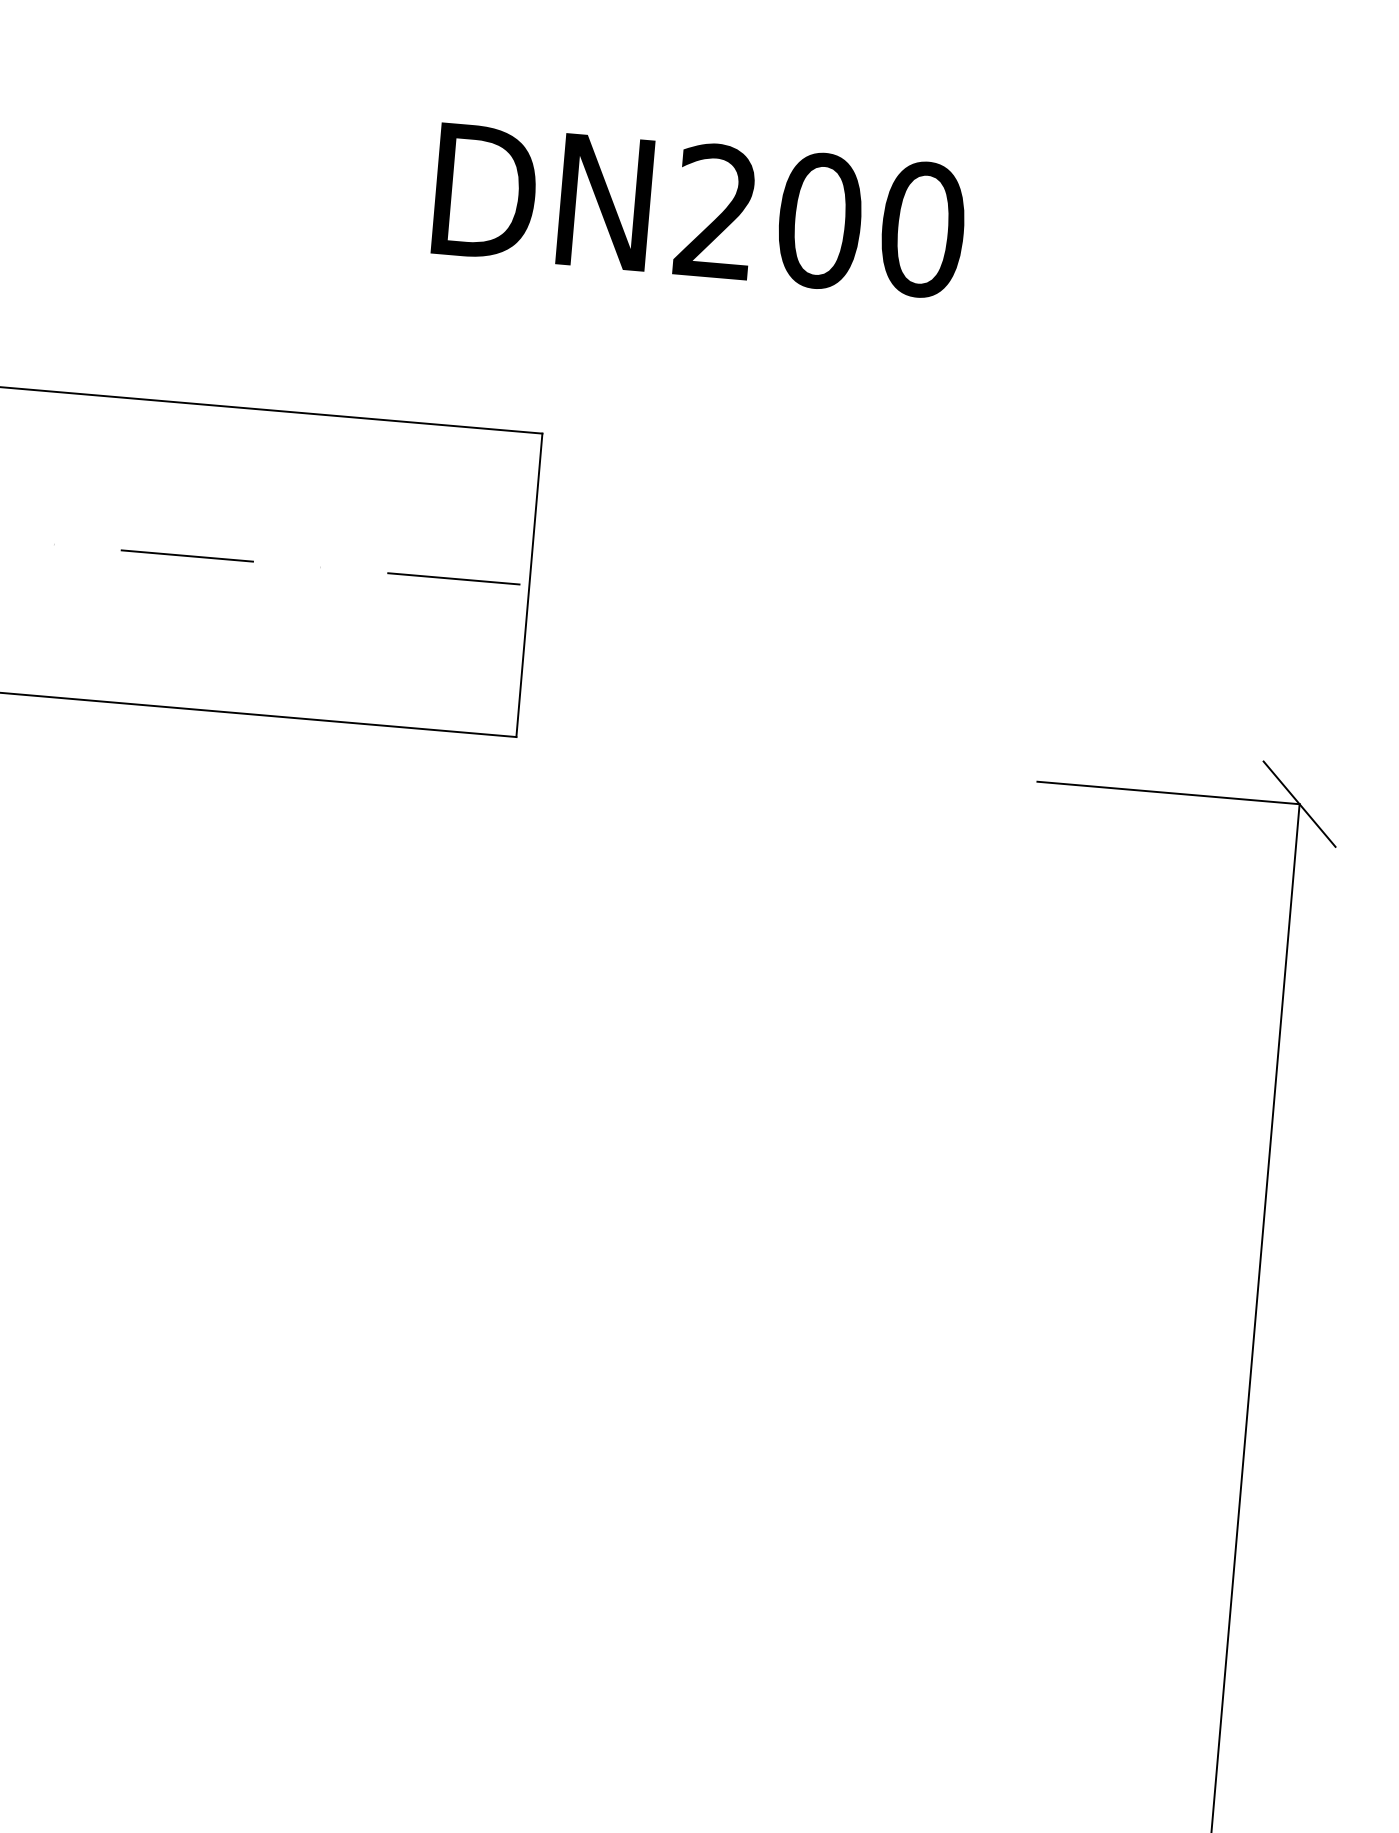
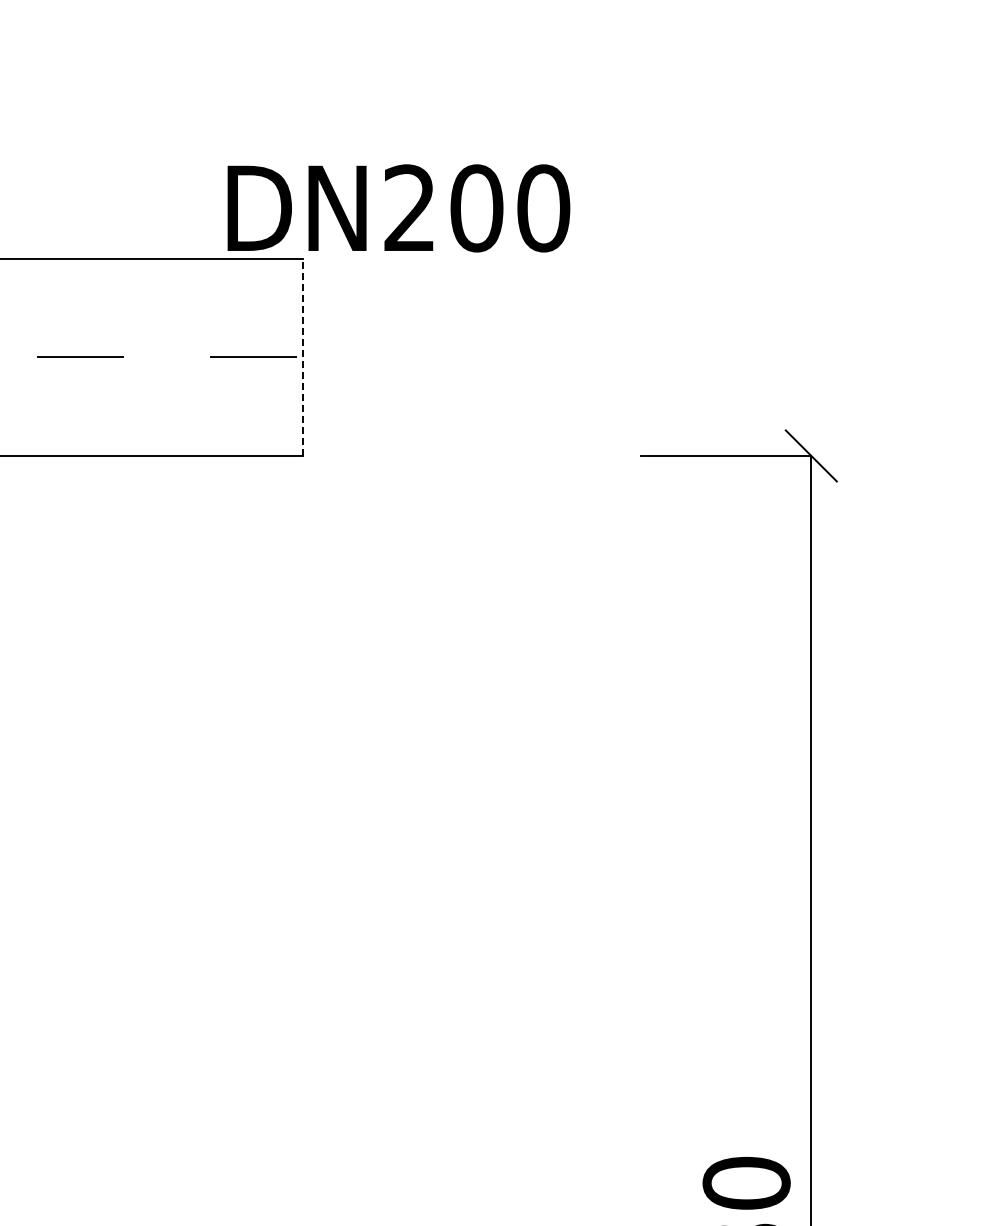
text: (699, 210) -> (398, 208), moved
line: (528, 585) -> (302, 357), solid -> dashed

